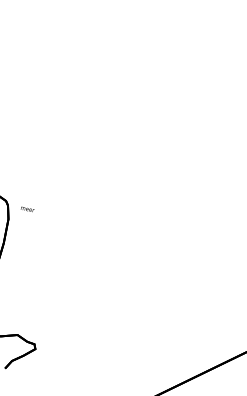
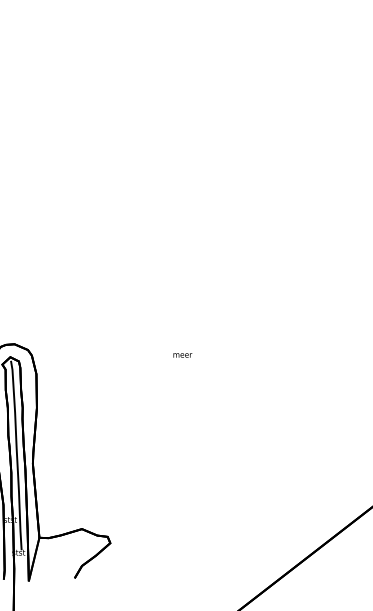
text: (27, 209) -> (182, 355), moved

